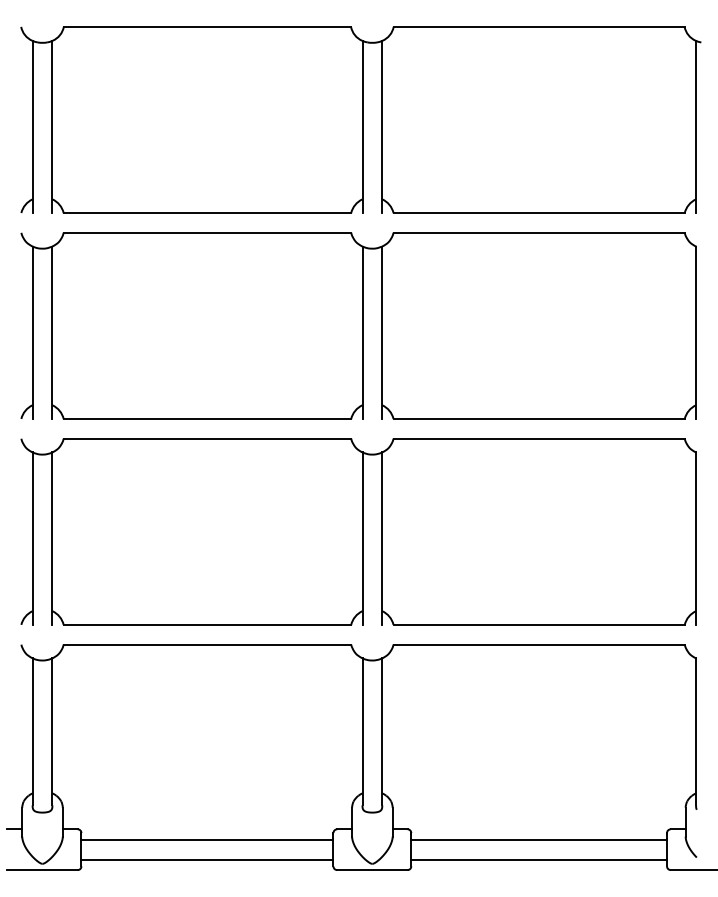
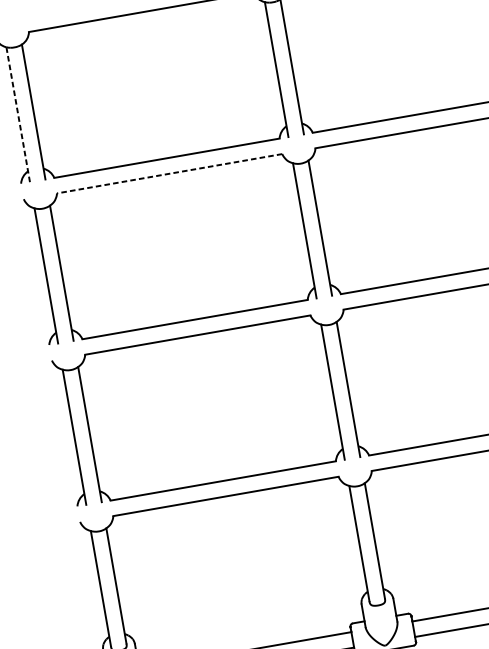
line: (32, 126) -> (18, 114), solid -> dashed
line: (207, 232) -> (169, 173), solid -> dashed

